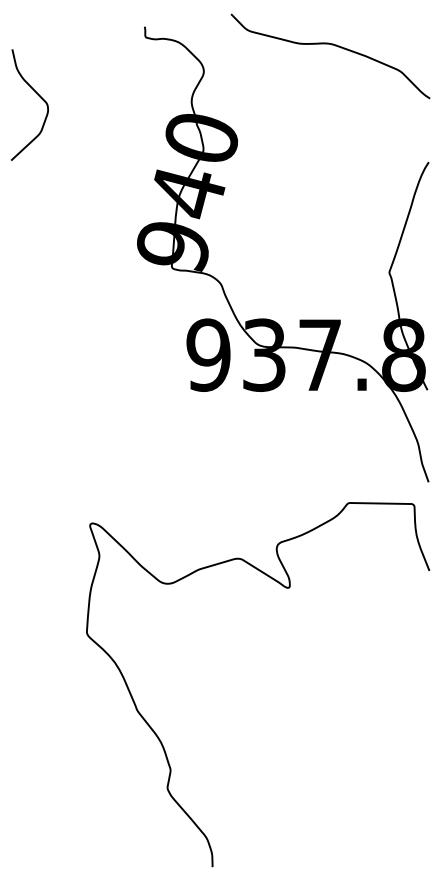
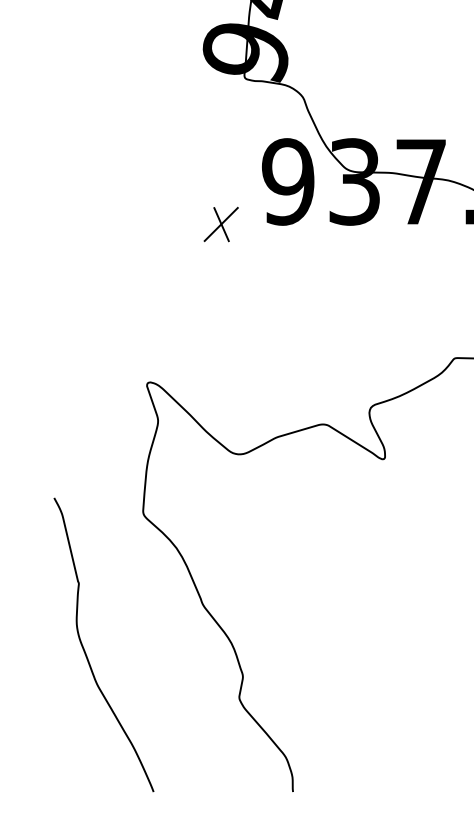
part: (152, 390) -> (221, 224), added
curve: (39, 750) -> (86, 653), added

